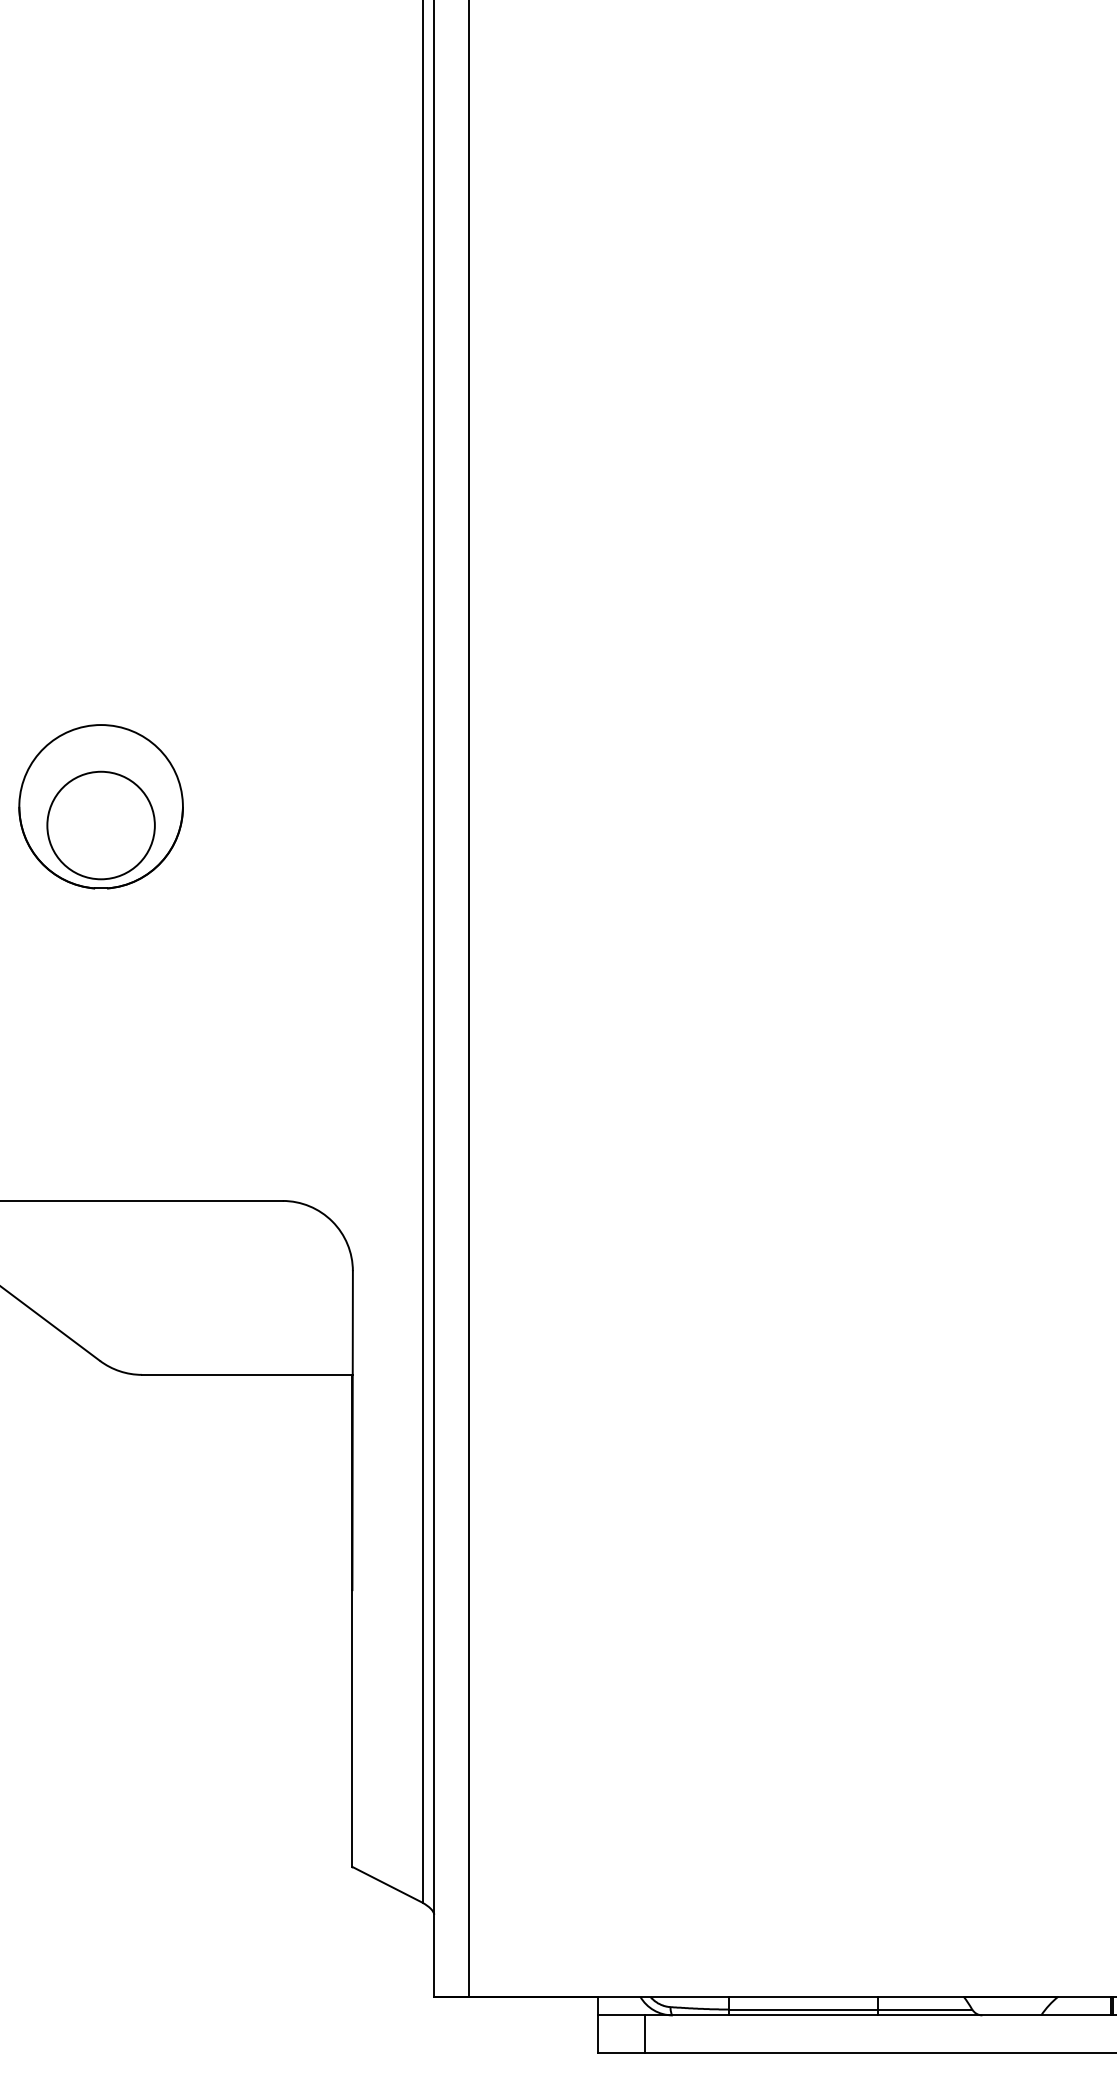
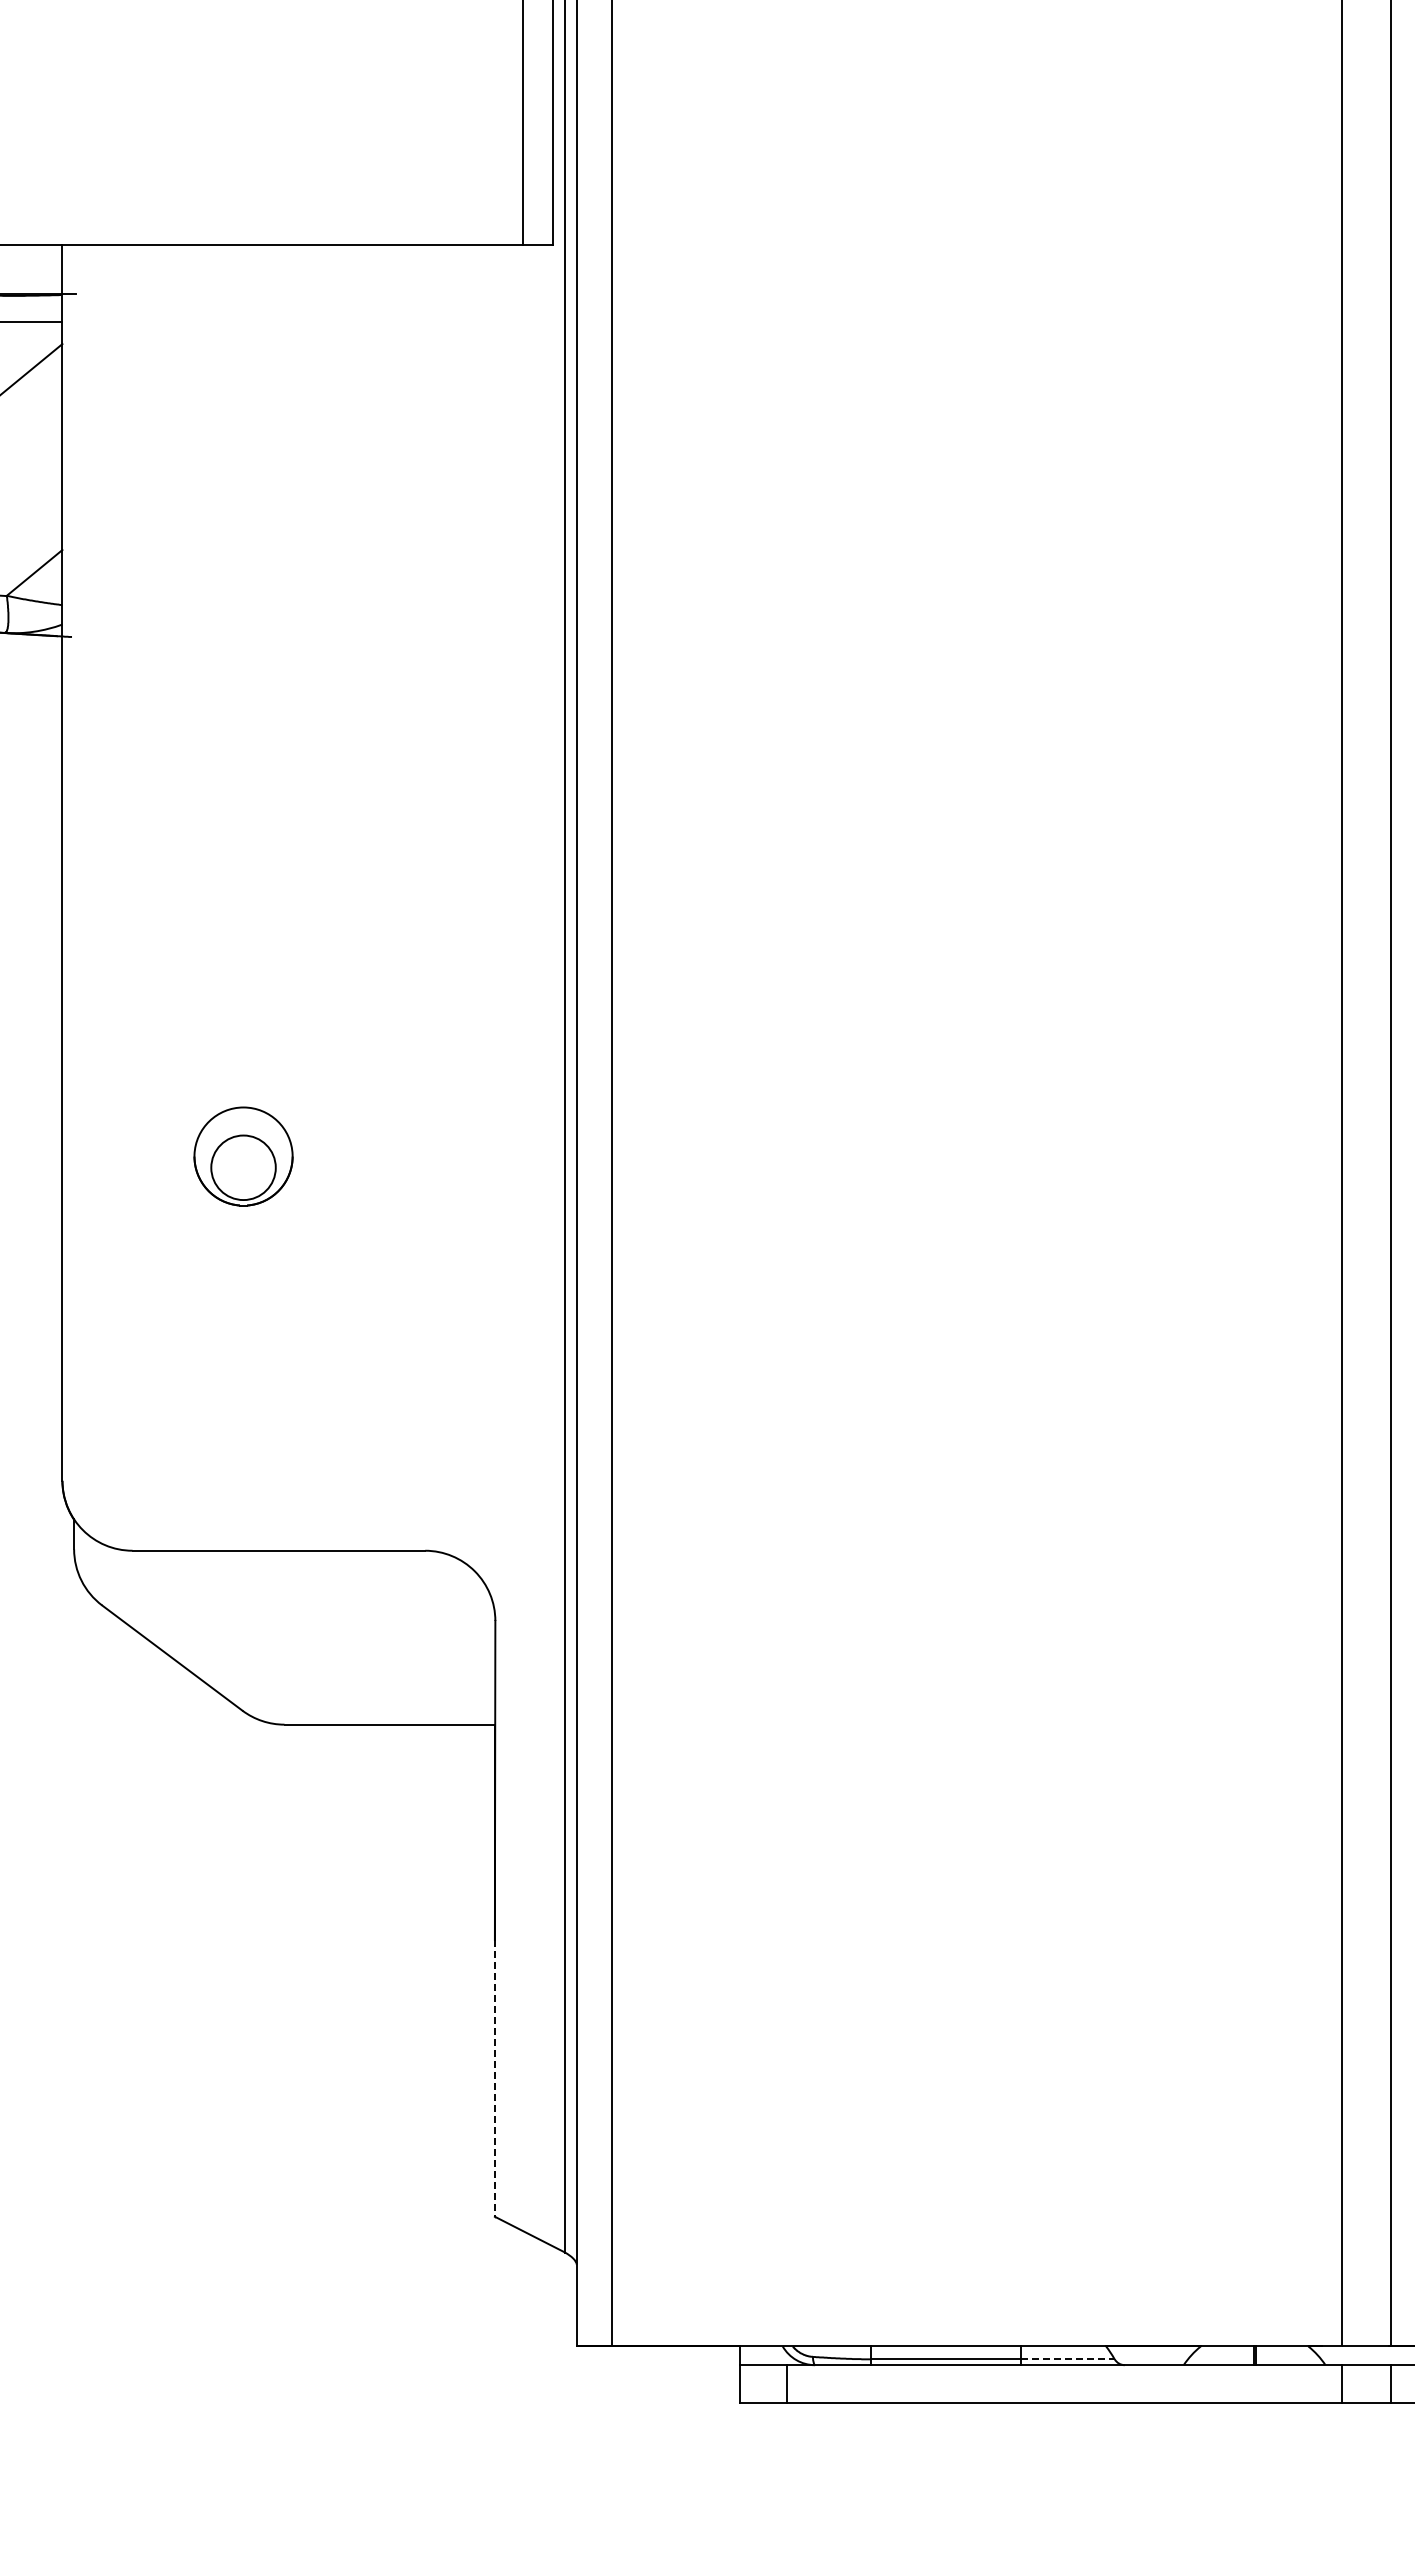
part: (101, 806) -> (243, 1156), size x0.6
line: (352, 1728) -> (494, 2078), solid -> dashed
line: (925, 2009) -> (1067, 2359), solid -> dashed

